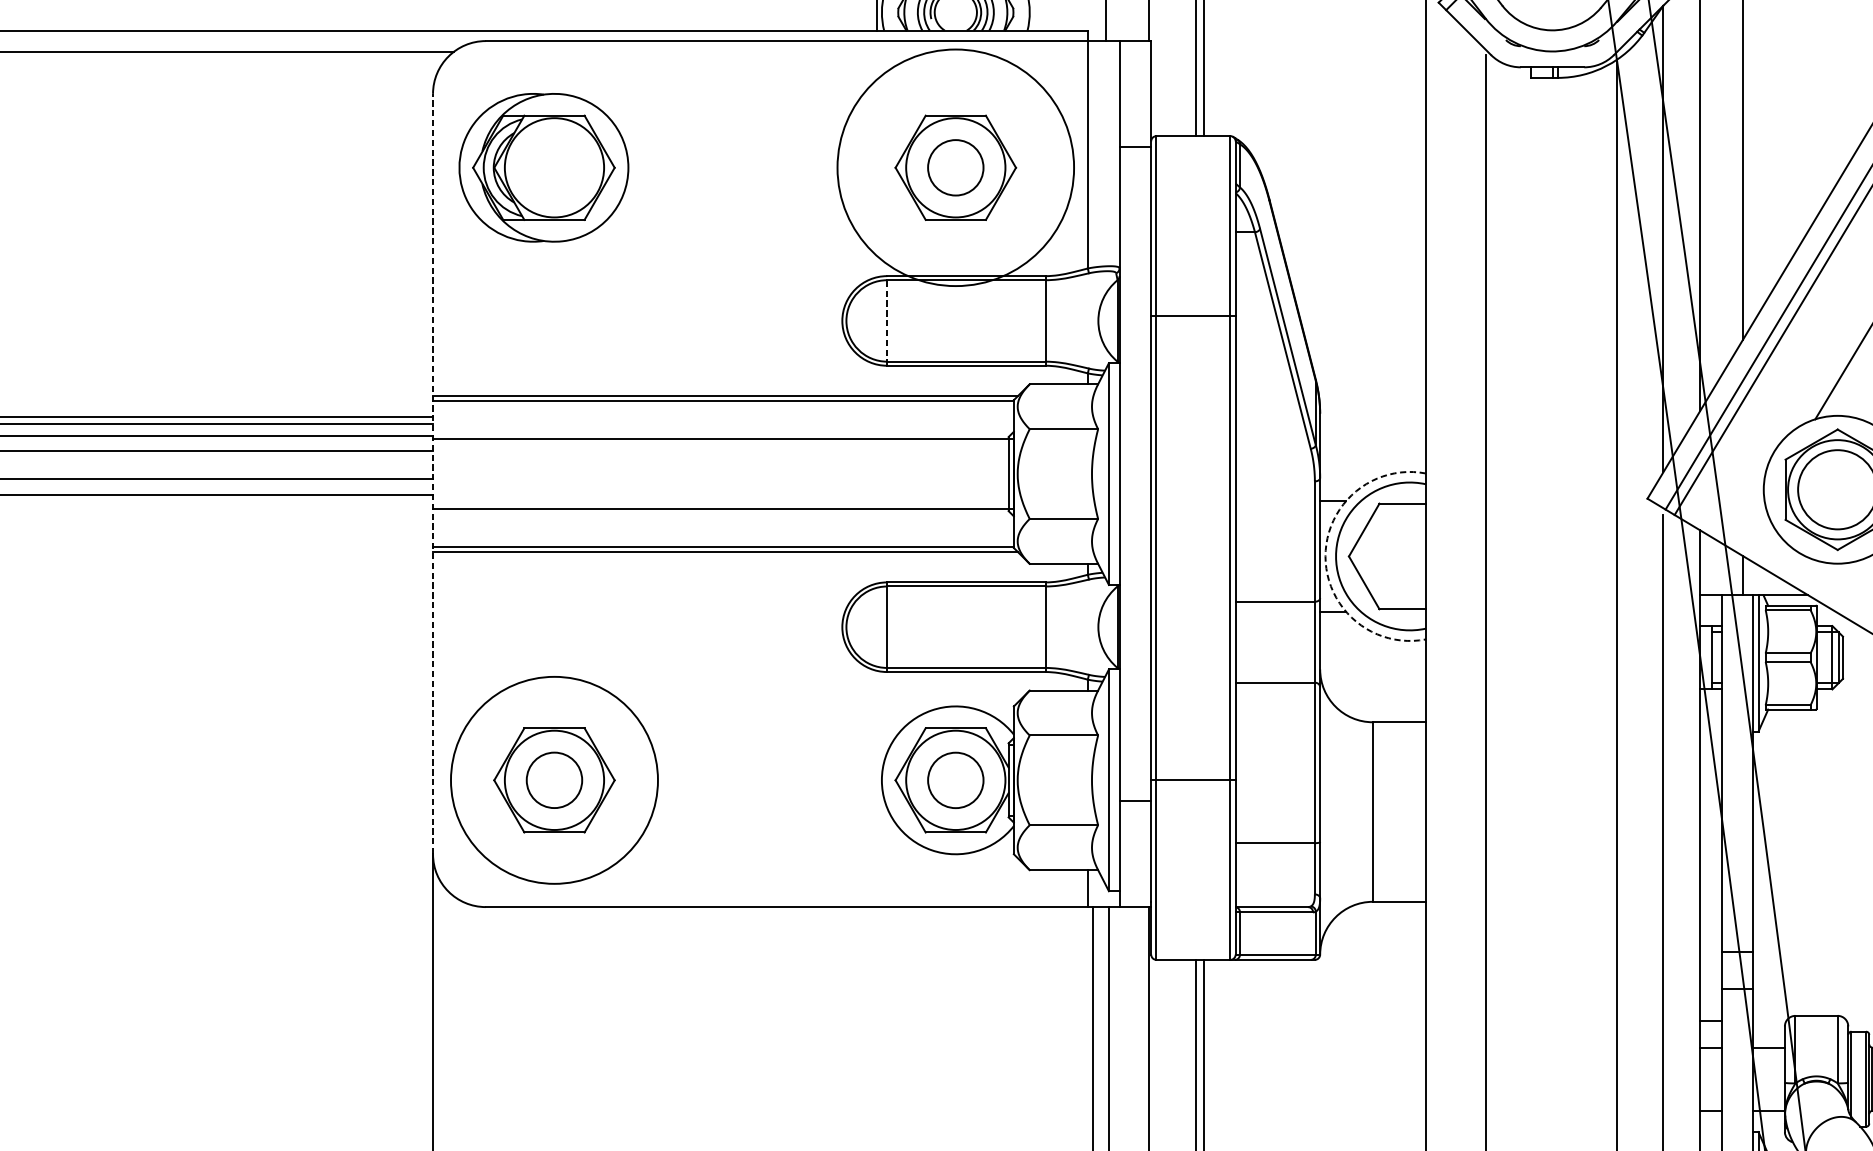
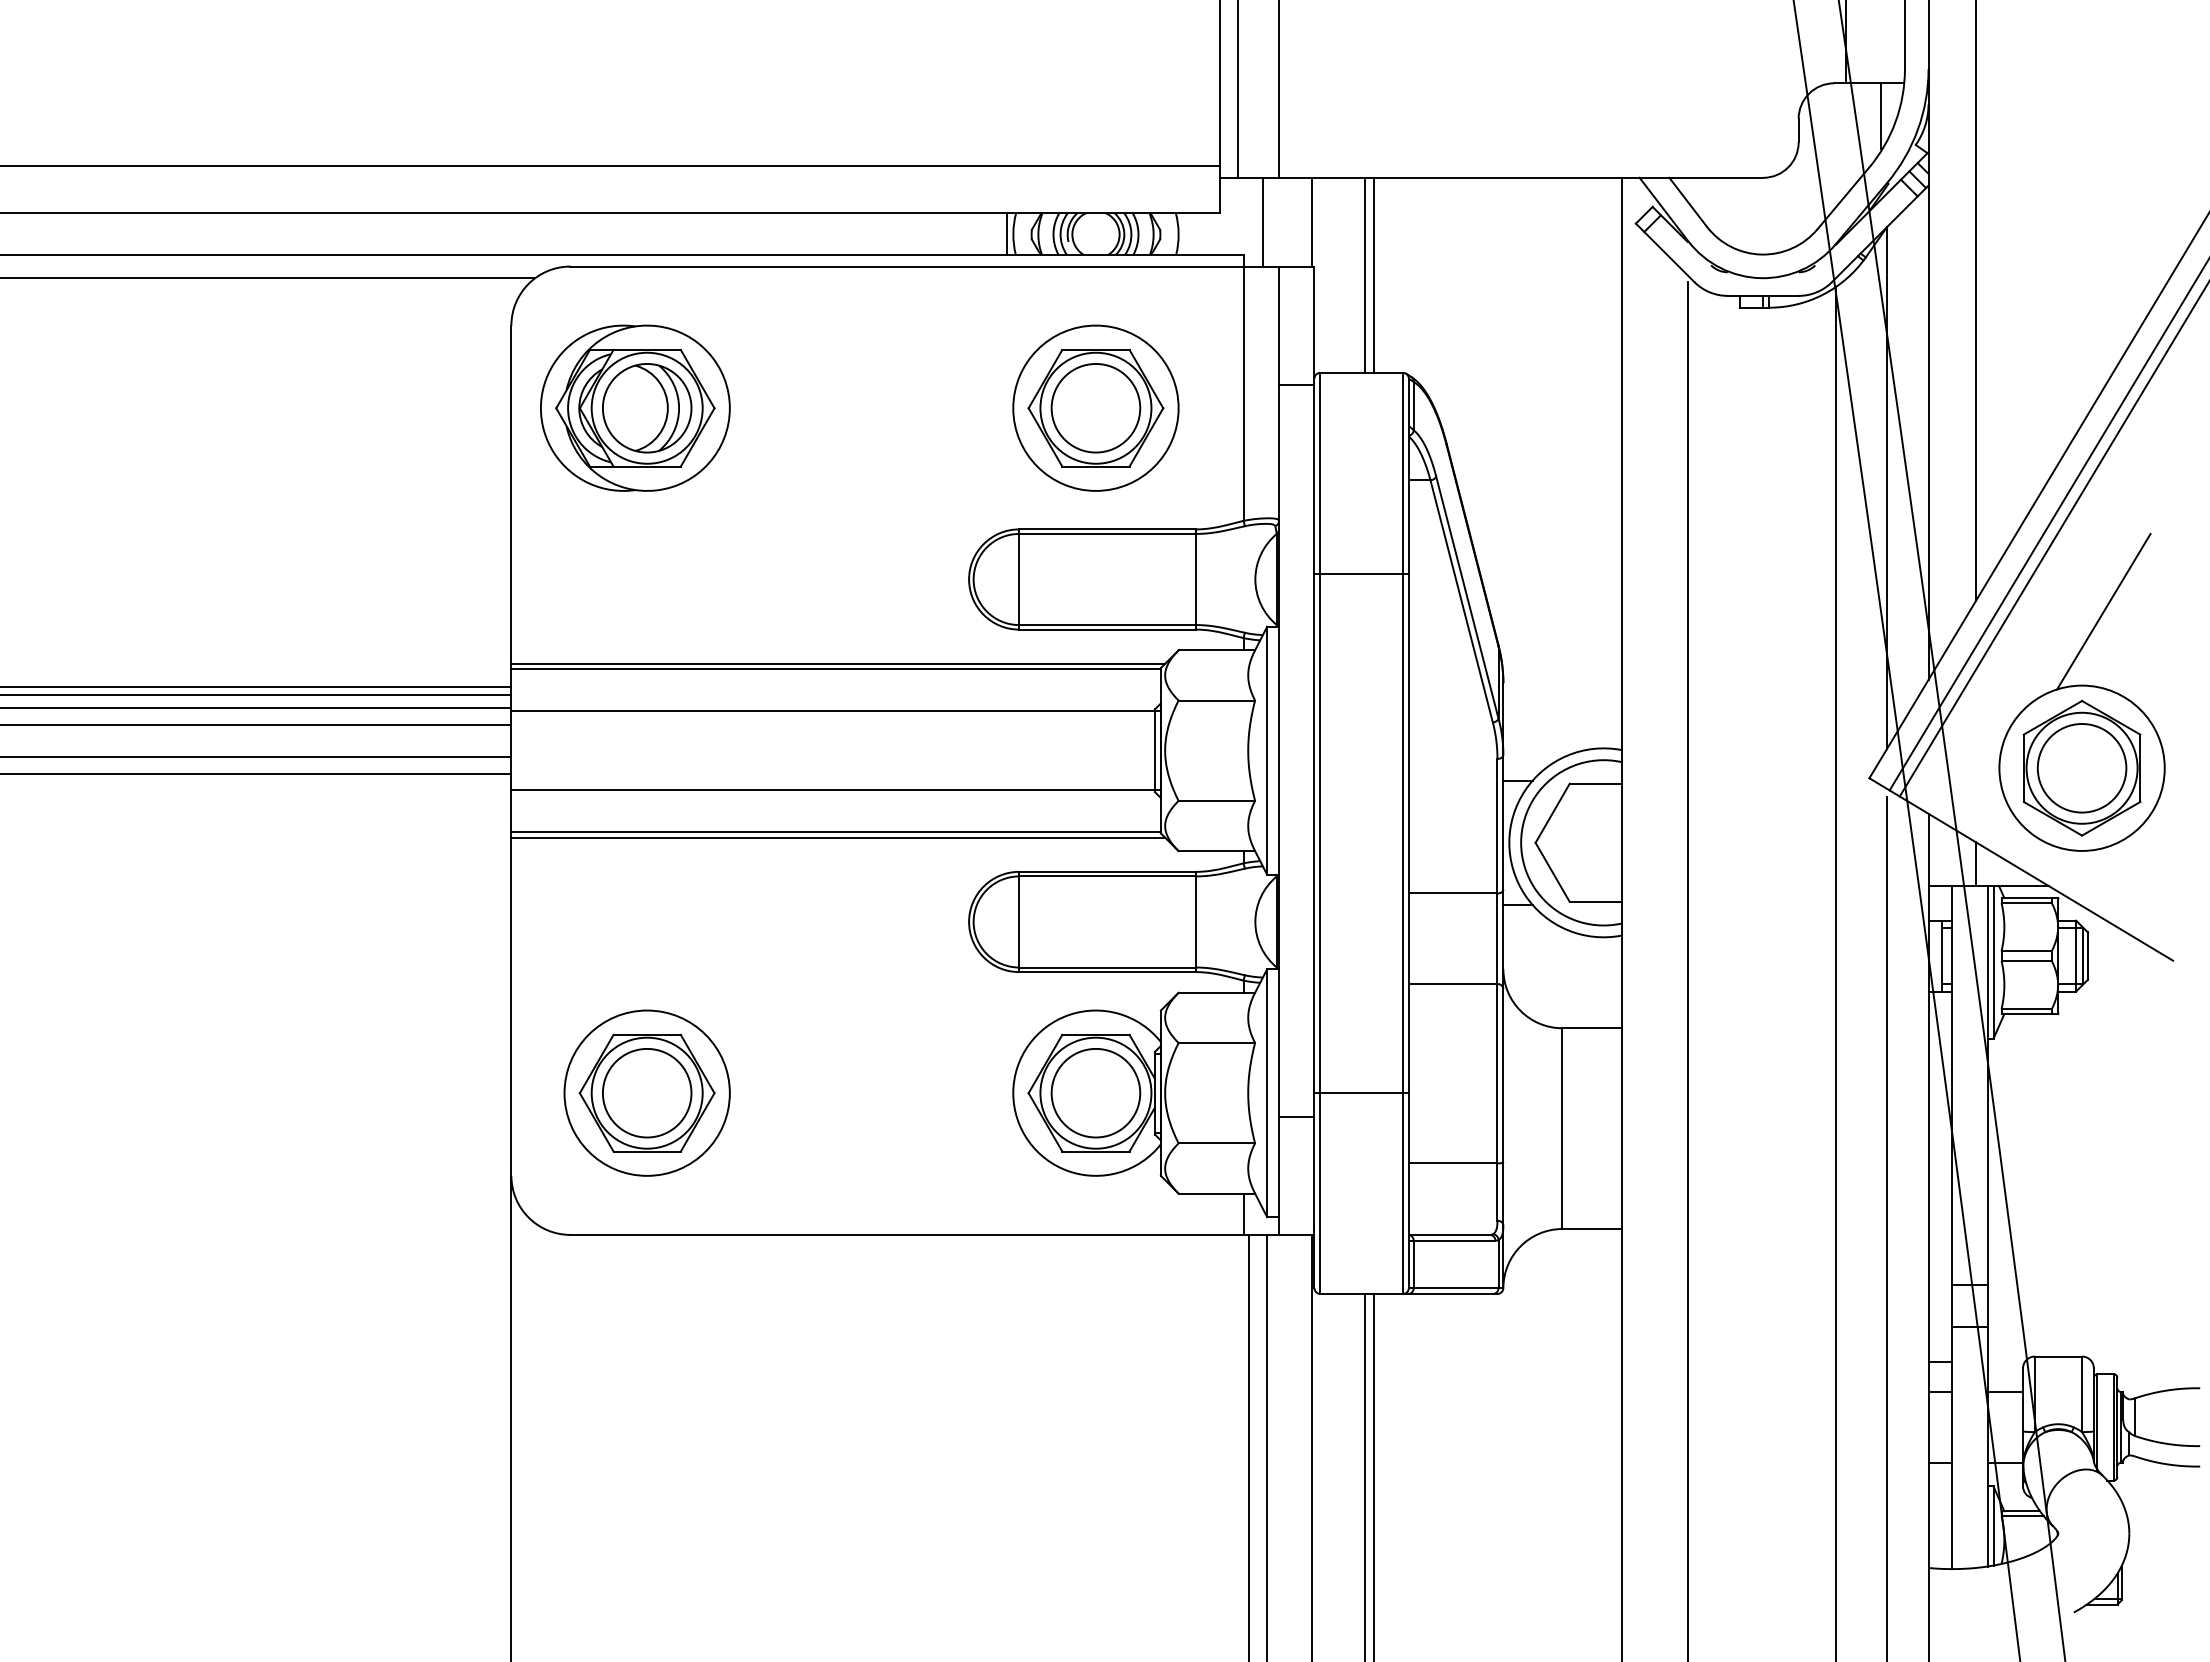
circle: (955, 167) -> (1095, 407), size x0.62
circle: (955, 167) -> (1095, 407), size x1.43
part: (554, 168) -> (647, 408), added
line: (887, 320) -> (1019, 579), dashed -> solid
line: (433, 473) -> (511, 750), dashed -> solid
arc: (1325, 556) -> (1509, 842), dashed -> solid
circle: (553, 779) -> (646, 1092), size x0.71
circle: (553, 779) -> (646, 1092), size x1.43
circle: (955, 780) -> (1095, 1093), size x1.43

